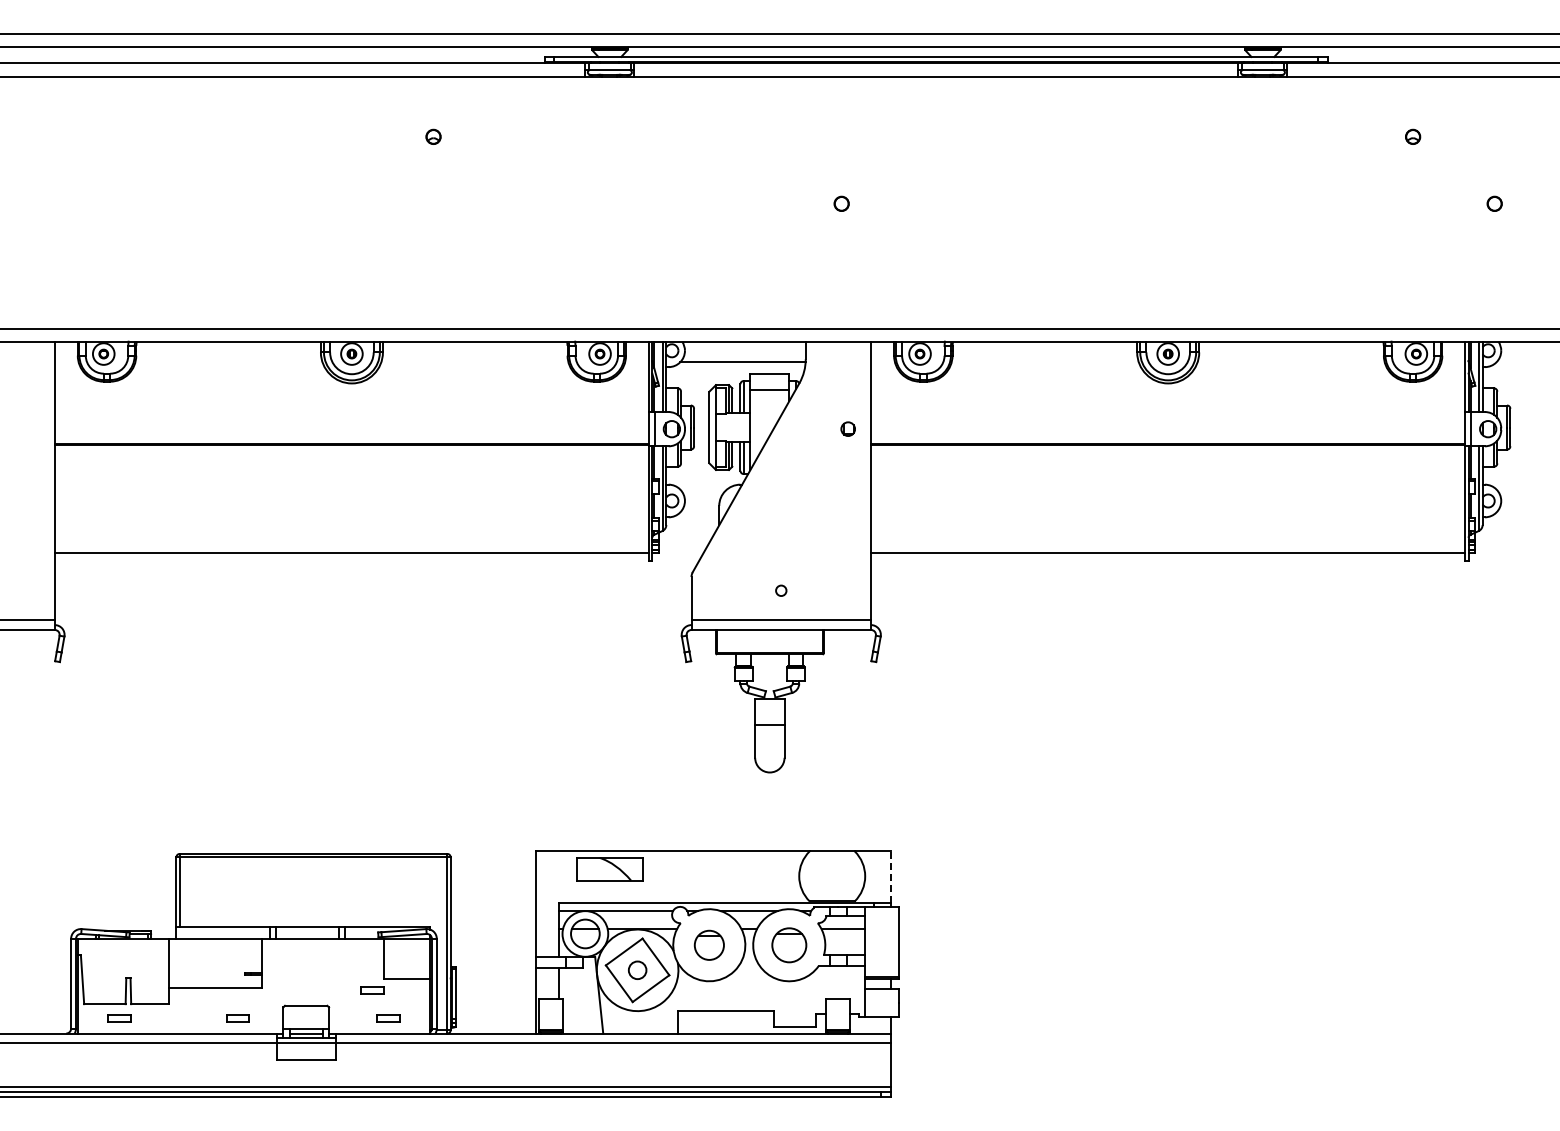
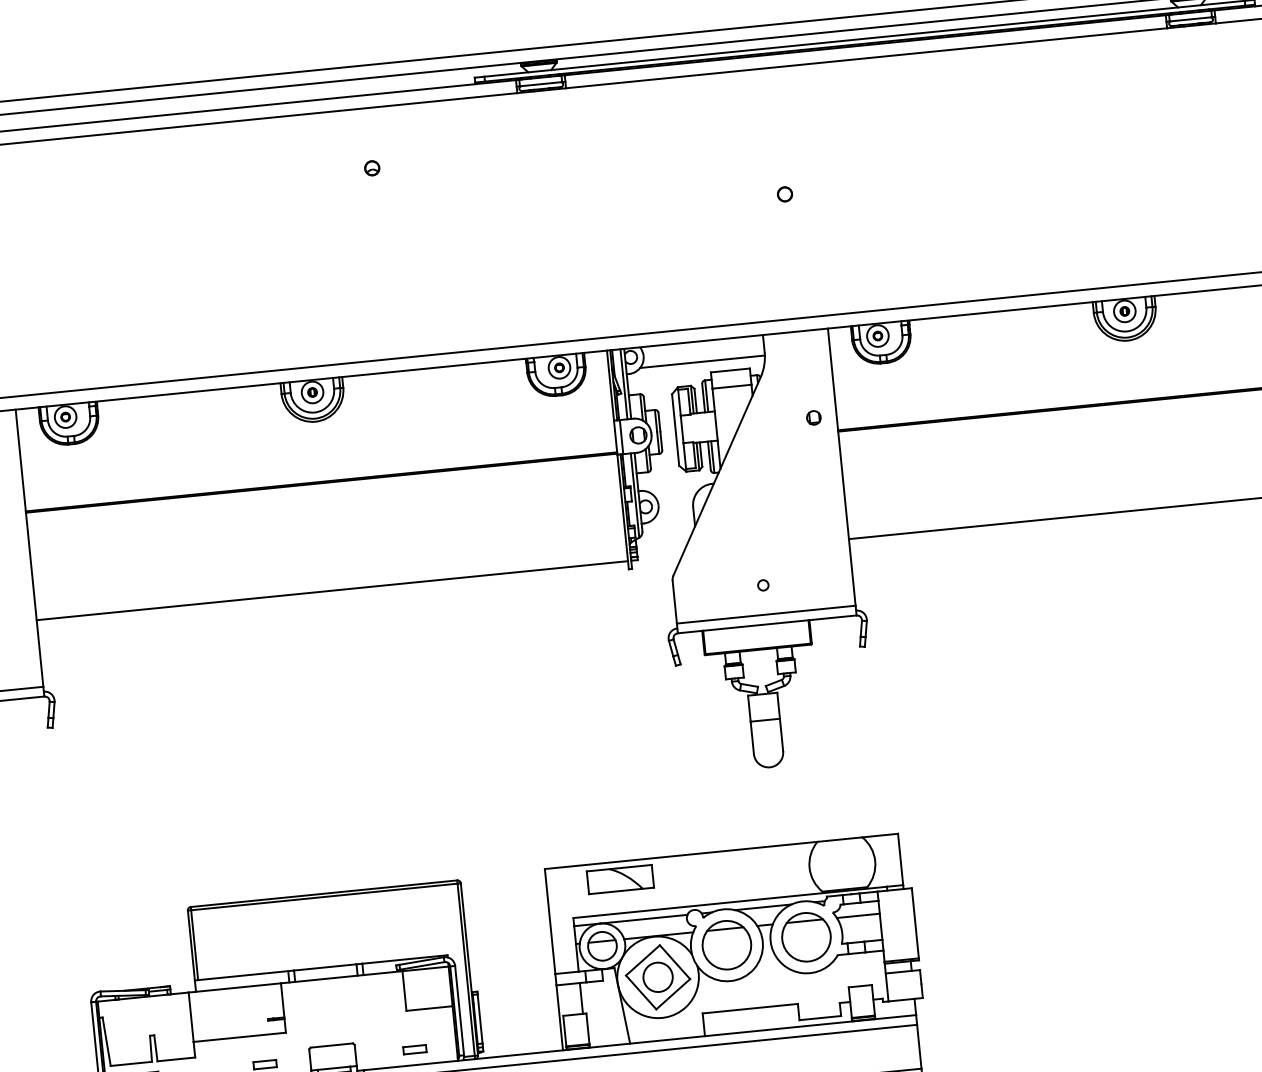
line: (890, 877) -> (900, 859), dashed -> solid
part: (709, 945) -> (727, 945), size x1.67
part: (789, 945) -> (806, 937), size x1.43
circle: (637, 970) -> (657, 977), size x1.67
part: (372, 990) -> (396, 1023), removed

